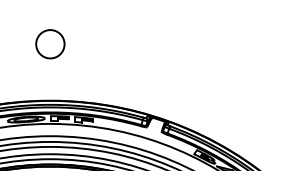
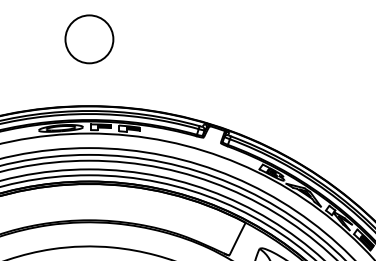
circle: (50, 44) -> (89, 39), size x1.43

